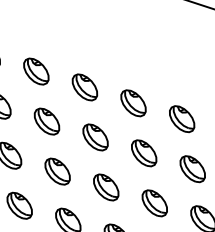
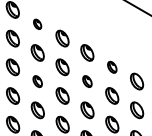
part: (36, 72) -> (37, 24), size x0.6
part: (182, 119) -> (112, 67), size x0.7
part: (144, 153) -> (87, 81), size x0.7
part: (57, 171) -> (37, 81), size x0.7

